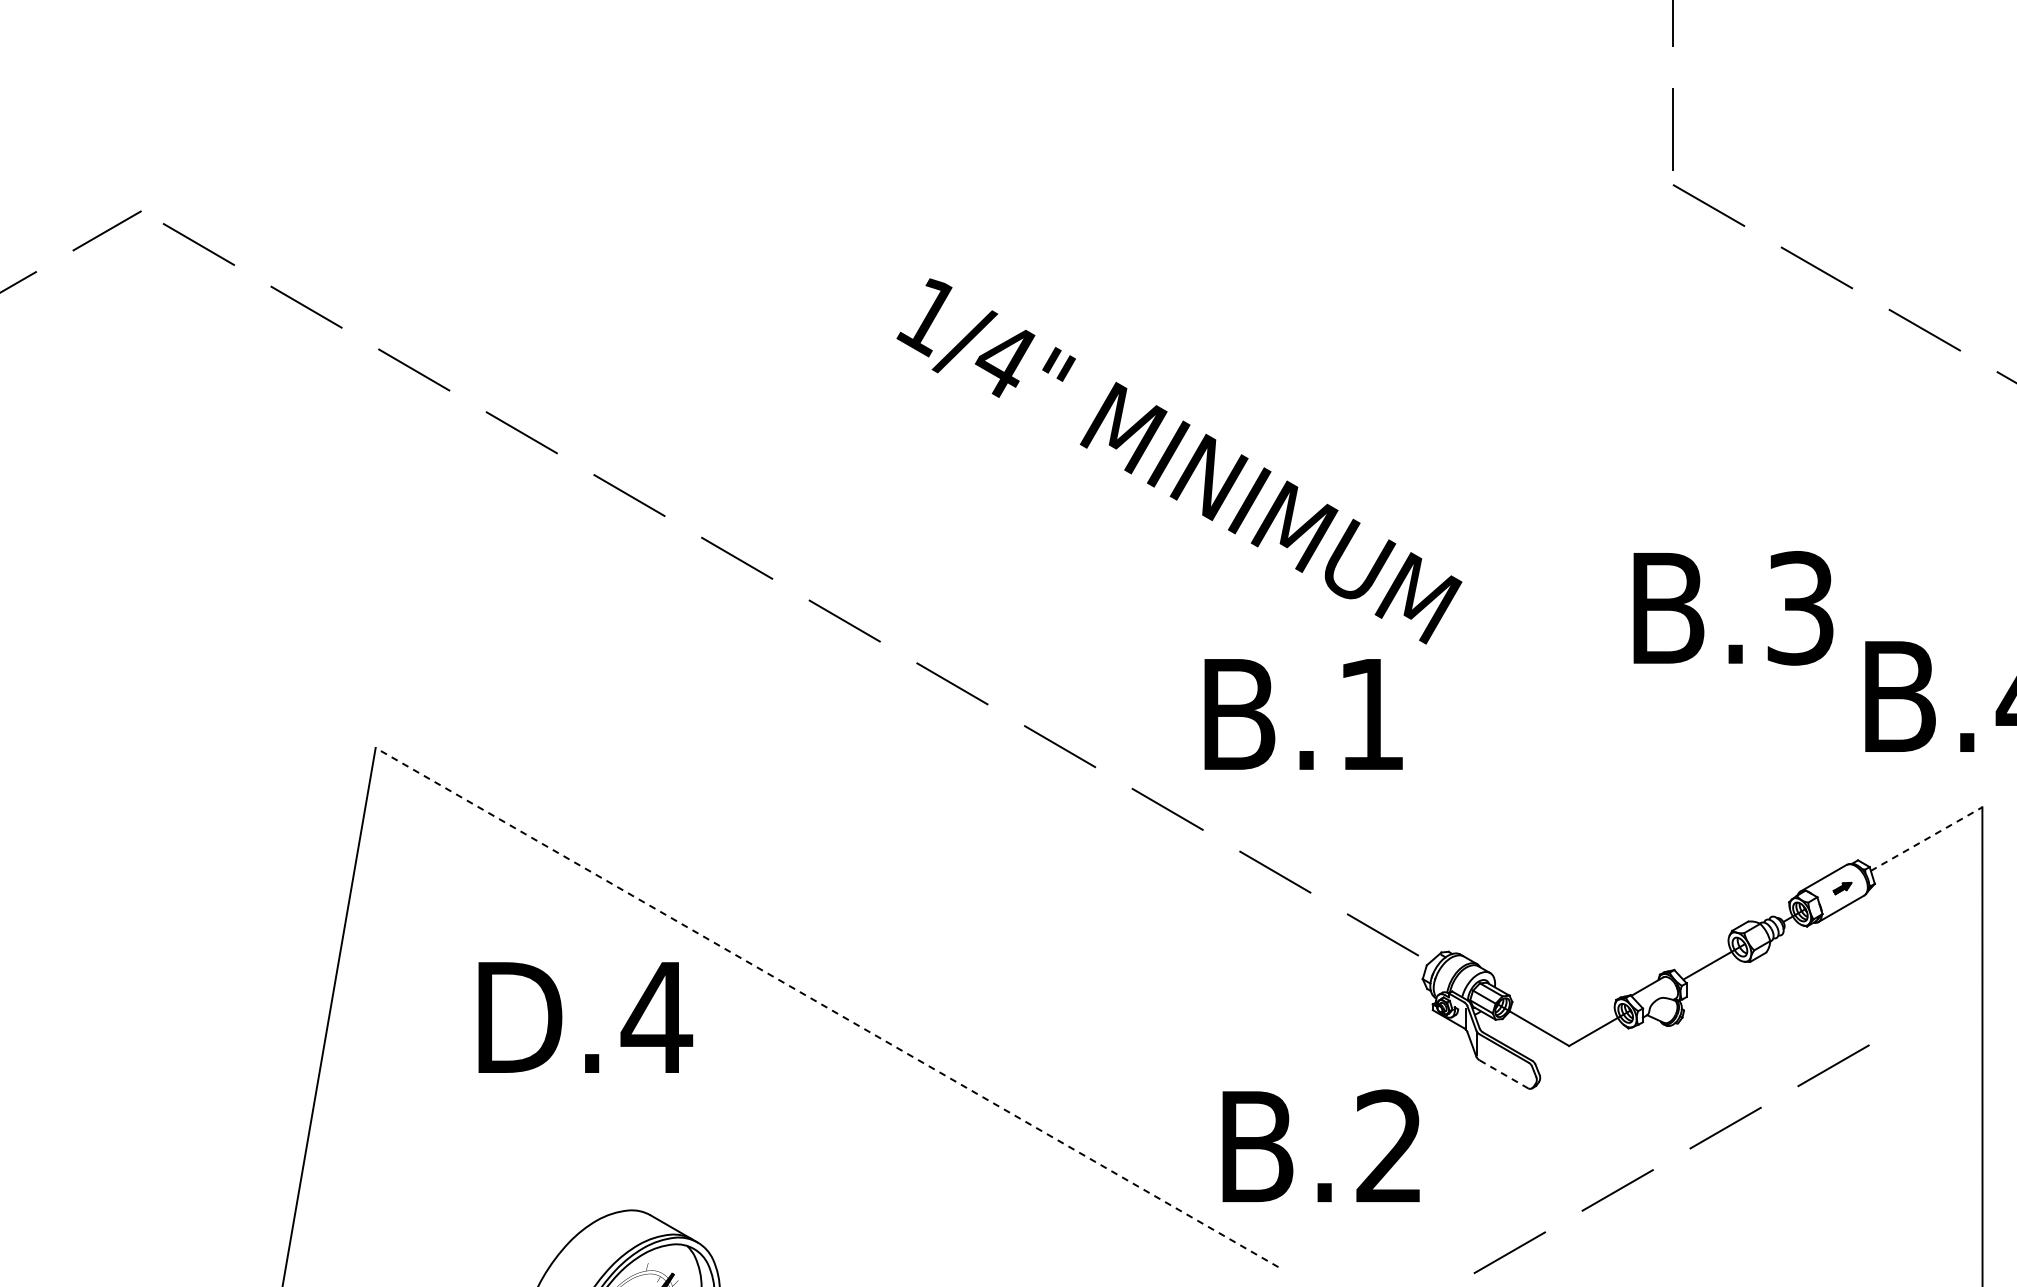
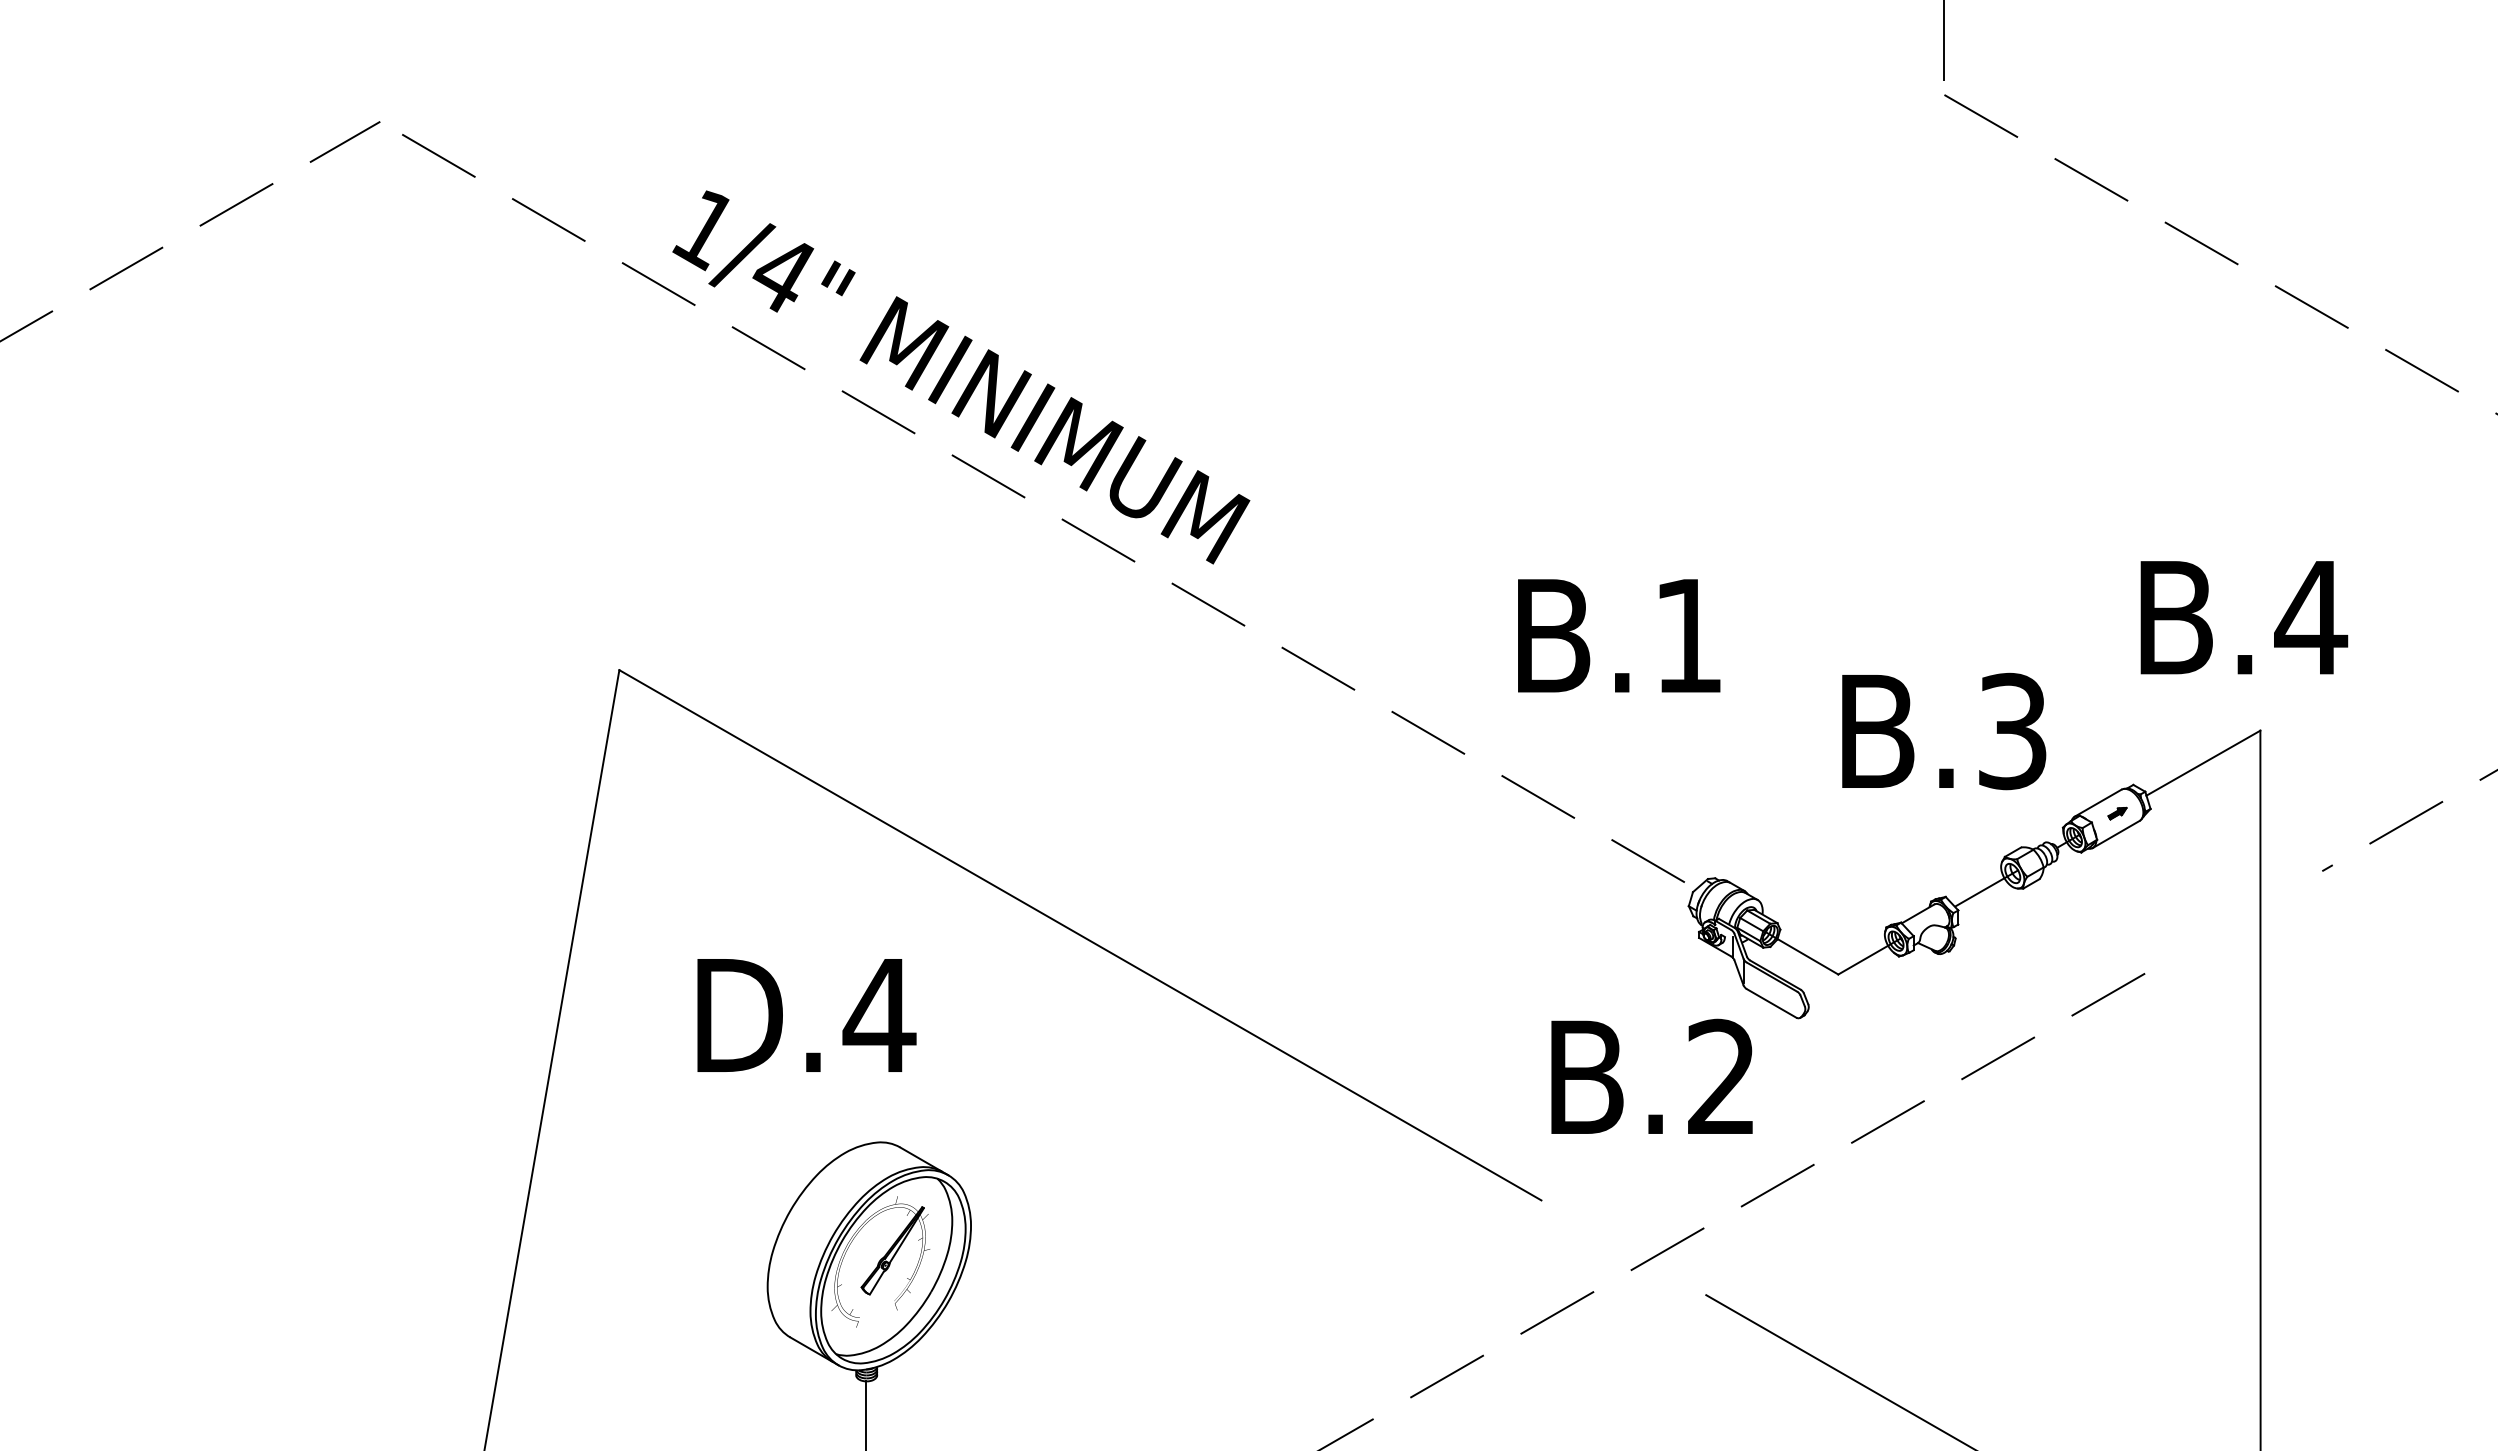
text: (1179, 461) -> (961, 377), moved
text: (1733, 608) -> (1944, 731), moved
text: (1303, 714) -> (1619, 635), moved
line: (1926, 839) -> (2203, 763), dashed -> solid
line: (827, 1007) -> (1080, 935), dashed -> solid
text: (585, 1017) -> (806, 1015), moved
line: (1503, 1074) -> (1771, 1003), dashed -> solid
text: (1320, 1144) -> (1651, 1075), moved

